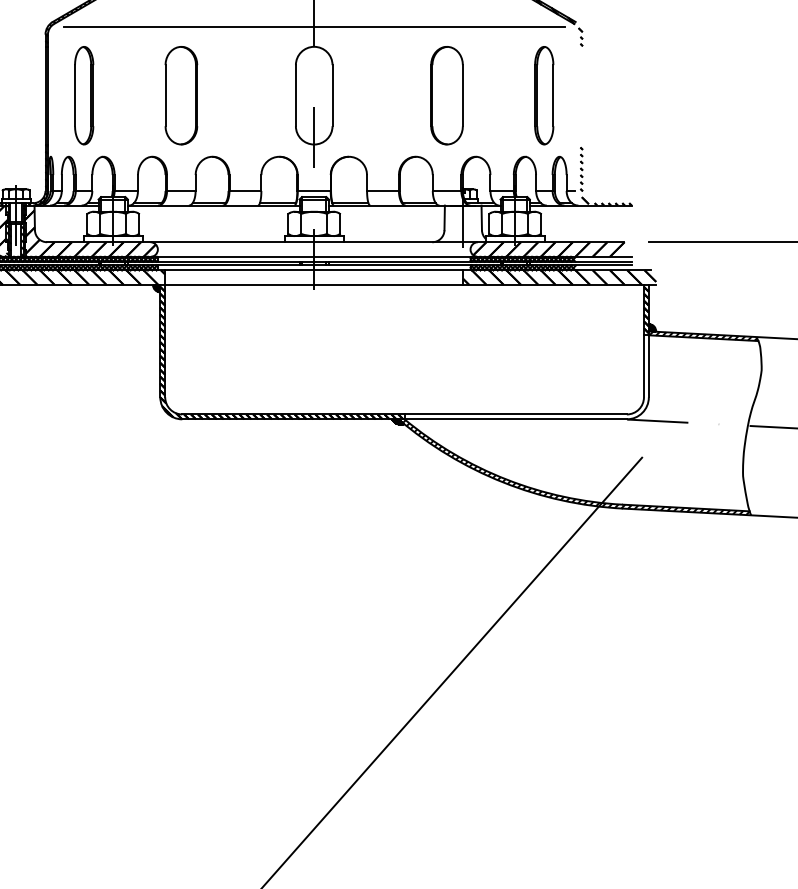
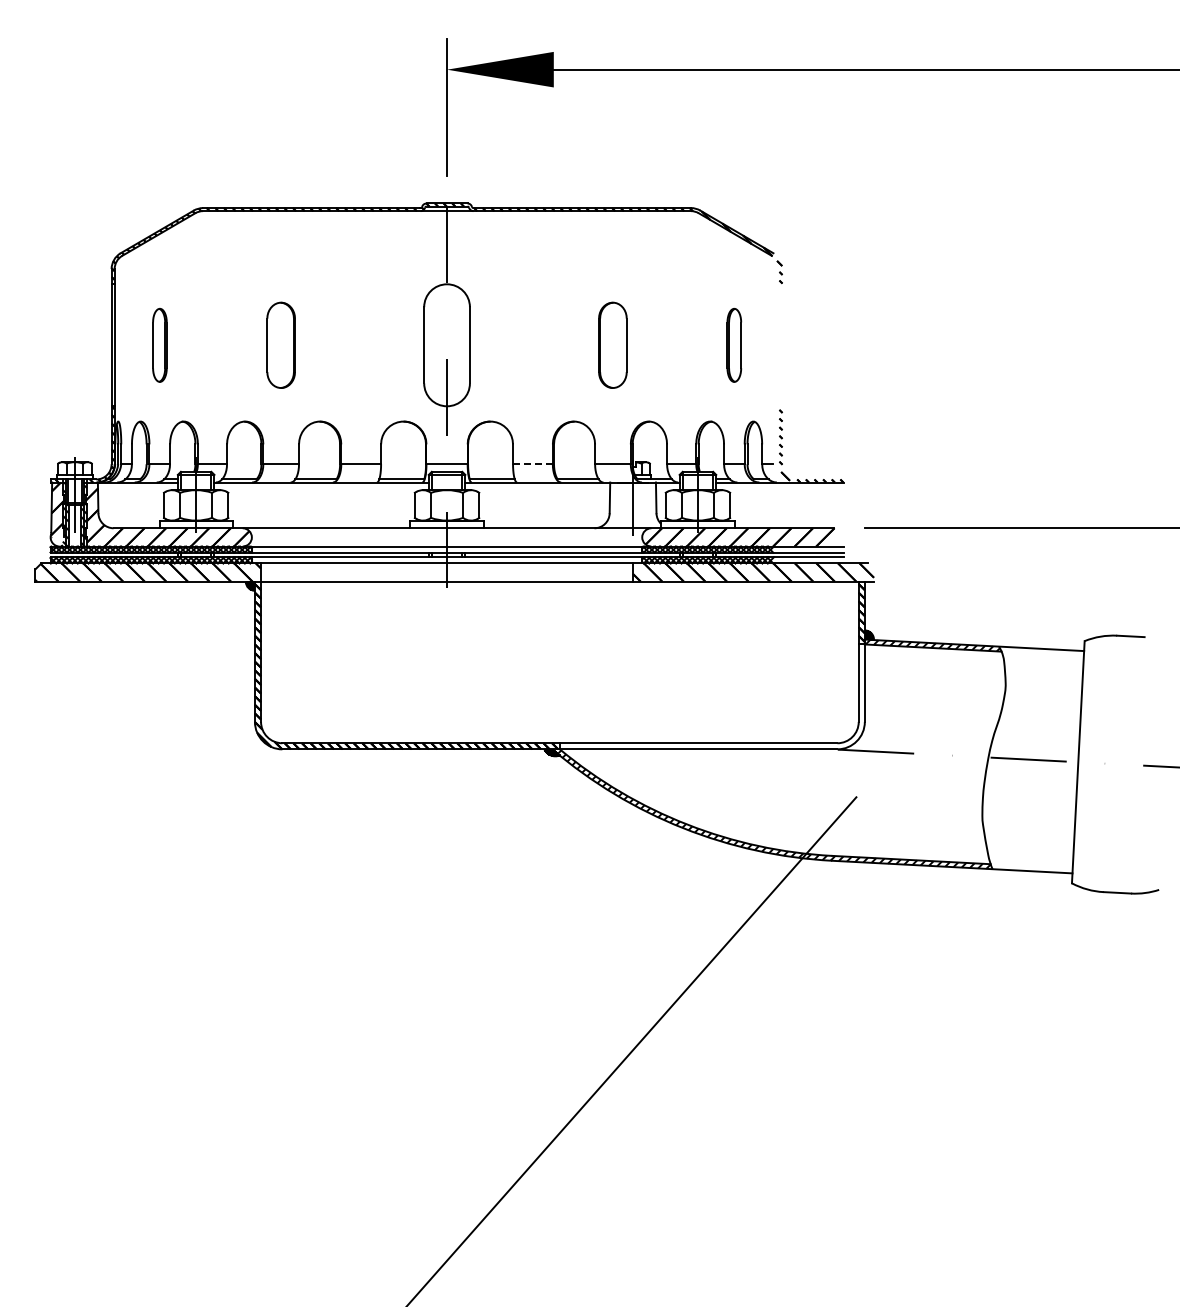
line: (314, 26) -> (447, 259), removed
part: (83, 95) -> (159, 345), size x0.6
part: (180, 95) -> (280, 345), size x0.7
part: (446, 95) -> (612, 345), size x0.7
part: (544, 95) -> (734, 345), size x0.6
line: (382, 191) -> (532, 464), solid -> dashed

